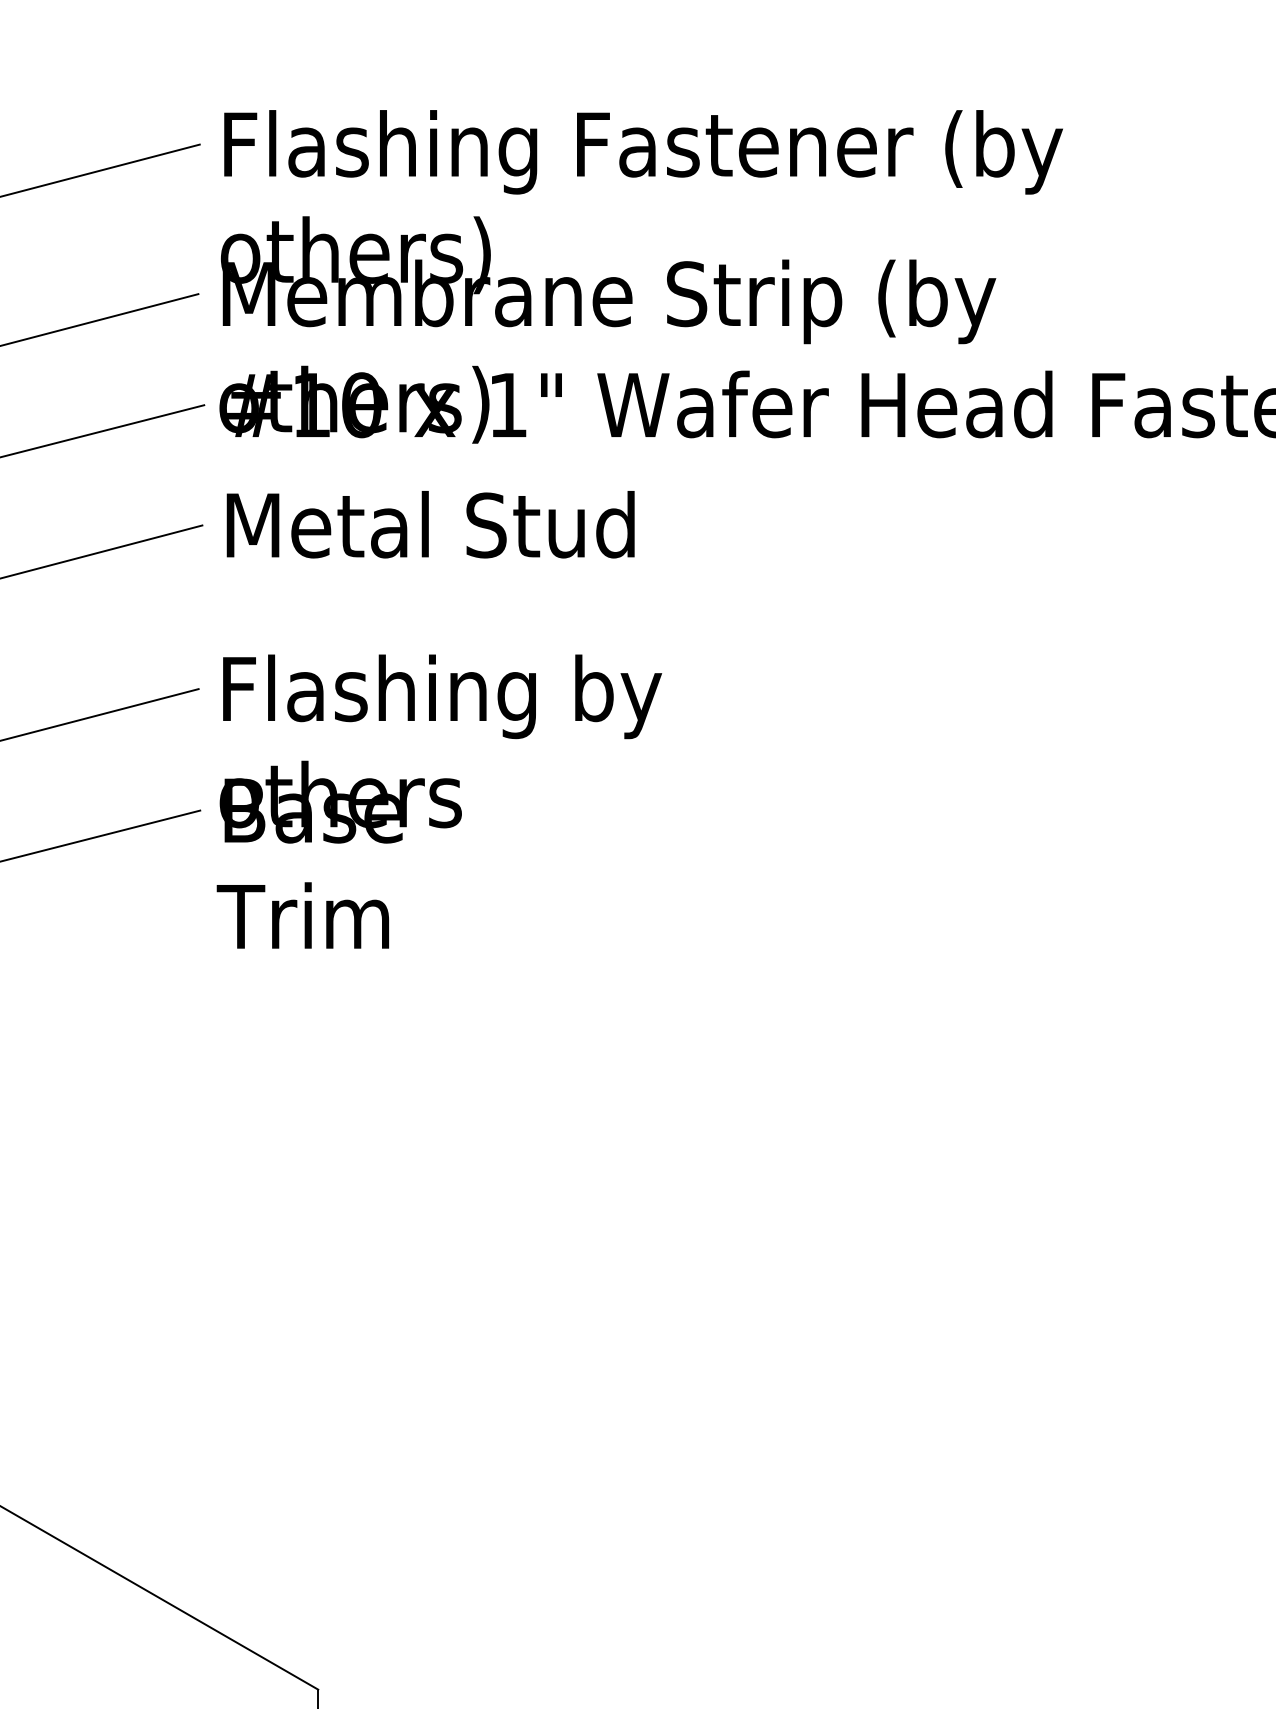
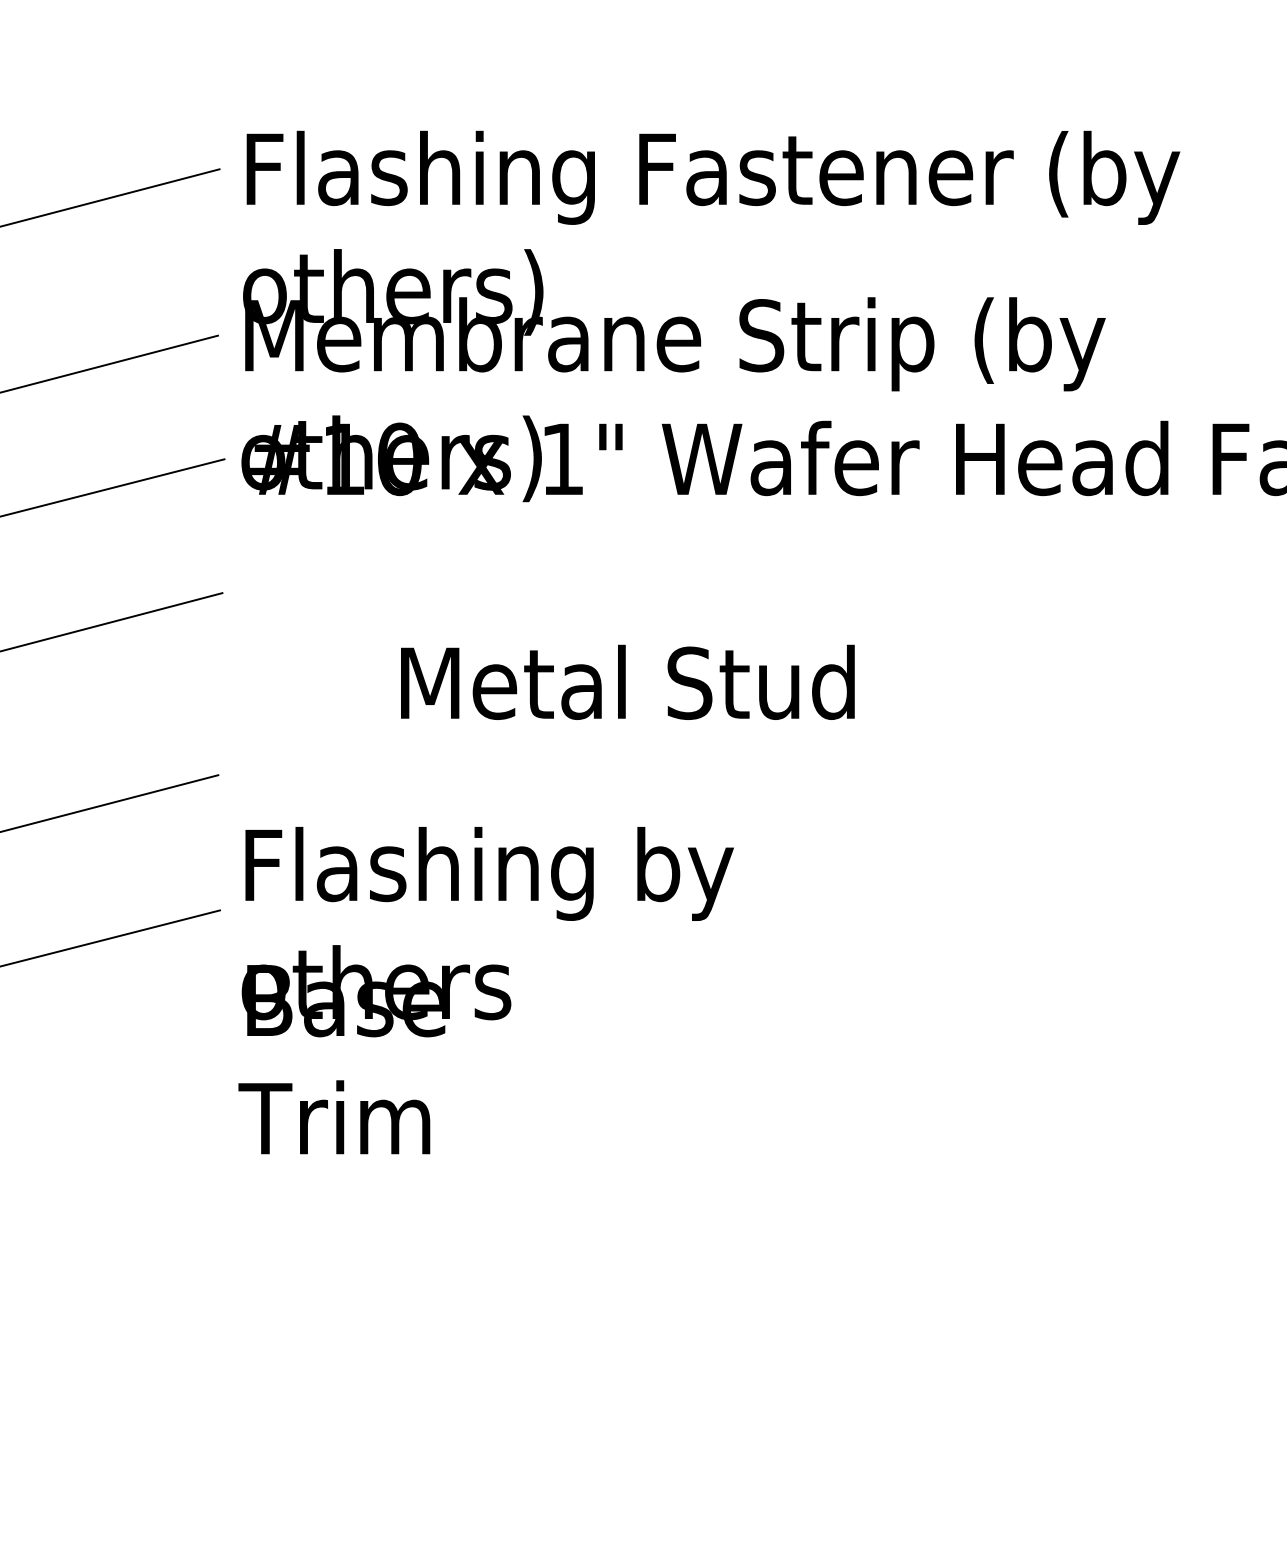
text: (430, 524) -> (627, 682), moved
text: (439, 801) -> (486, 990), moved

